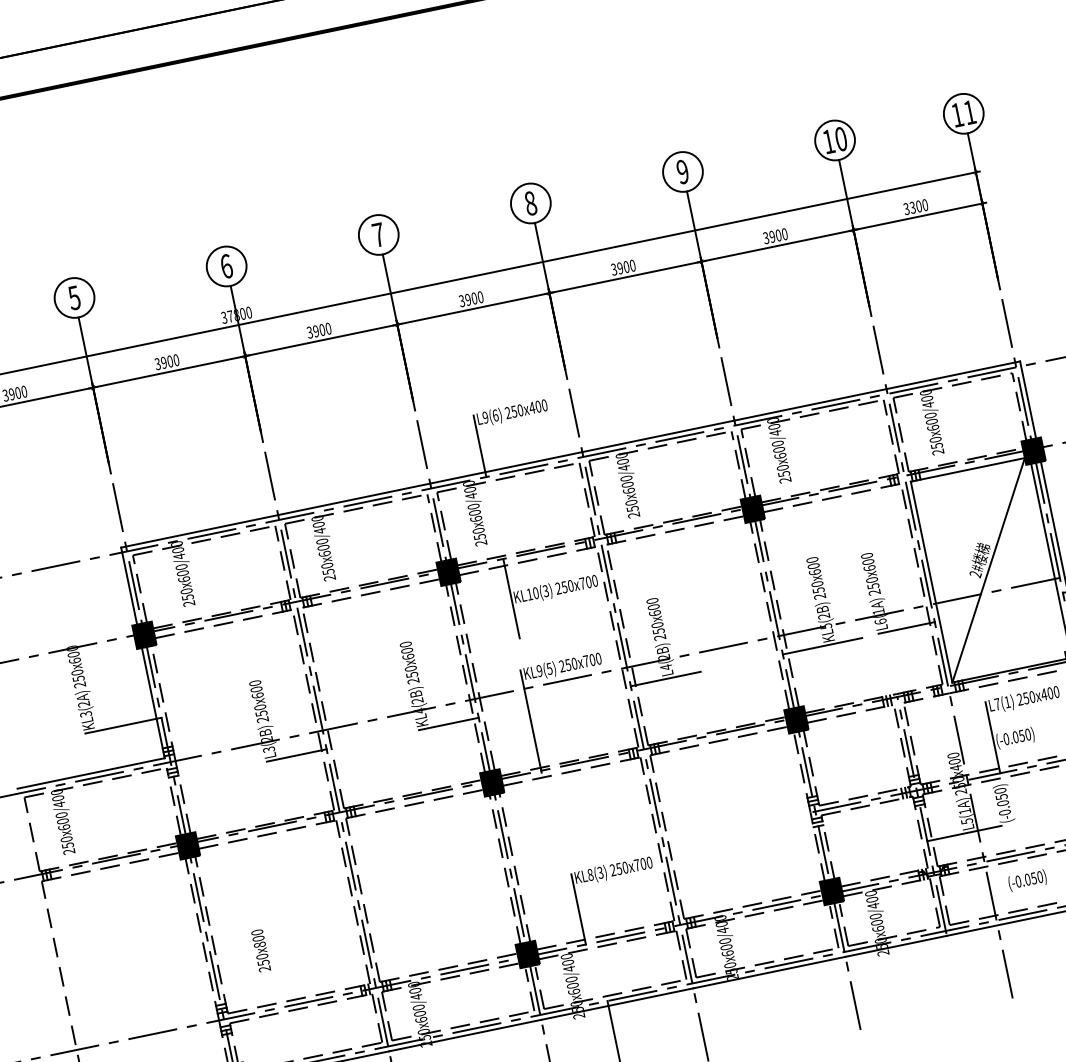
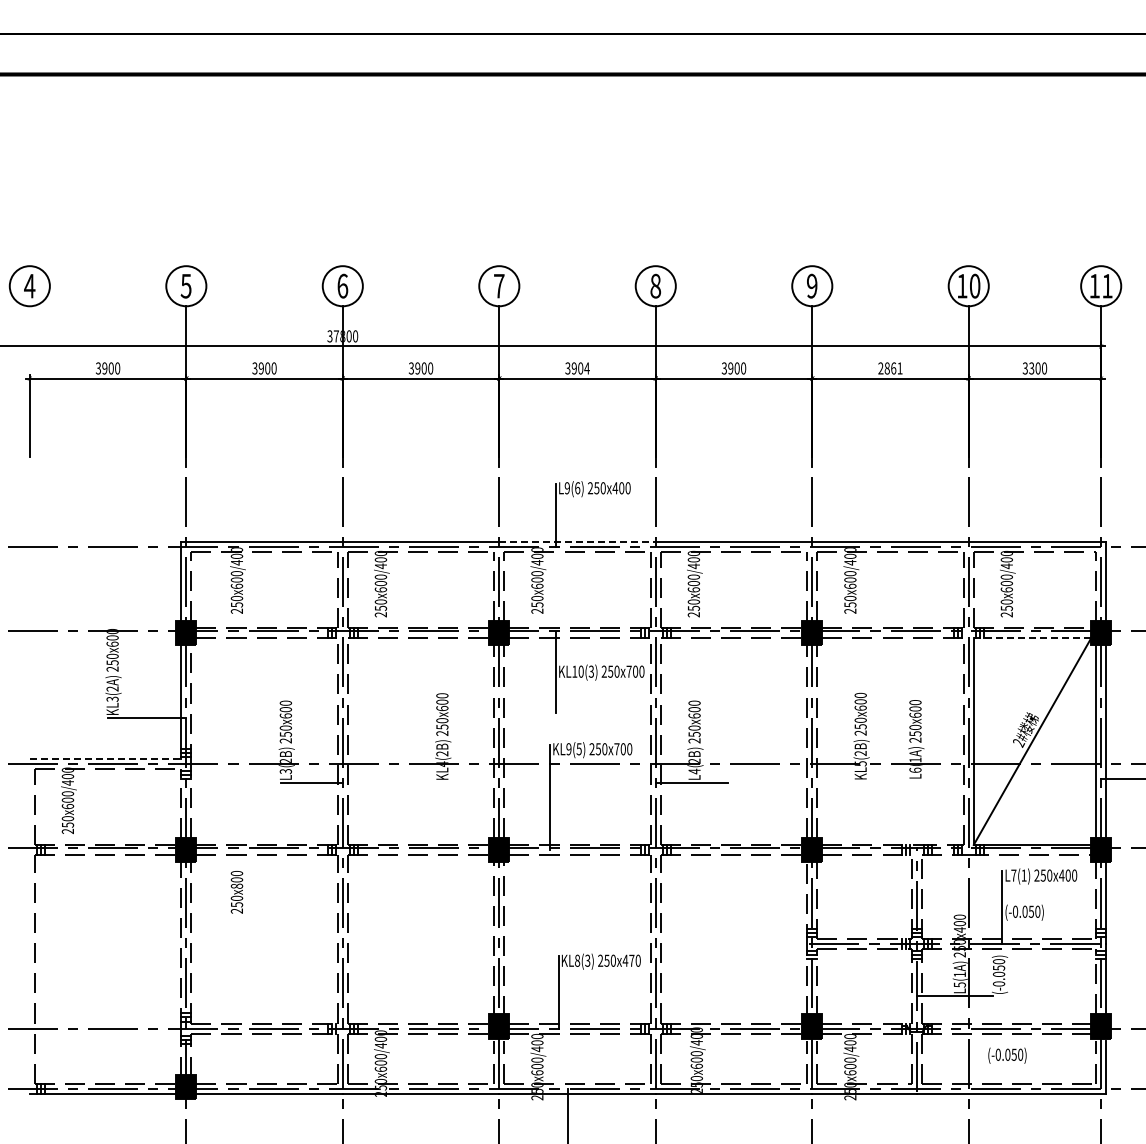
text: (775, 236) -> (890, 368), 3900 -> 2861
text: (480, 297) -> (586, 368), 3900 -> 3904
line: (507, 468) -> (578, 542), solid -> dashed
line: (967, 470) -> (1032, 638), solid -> dashed
line: (906, 627) -> (939, 781), removed
line: (821, 646) -> (852, 782), removed
line: (448, 723) -> (468, 782), removed
line: (91, 773) -> (105, 758), solid -> dashed
text: (640, 864) -> (628, 960), 250x700 -> 250x470
text: (260, 951) -> (236, 892), moved

